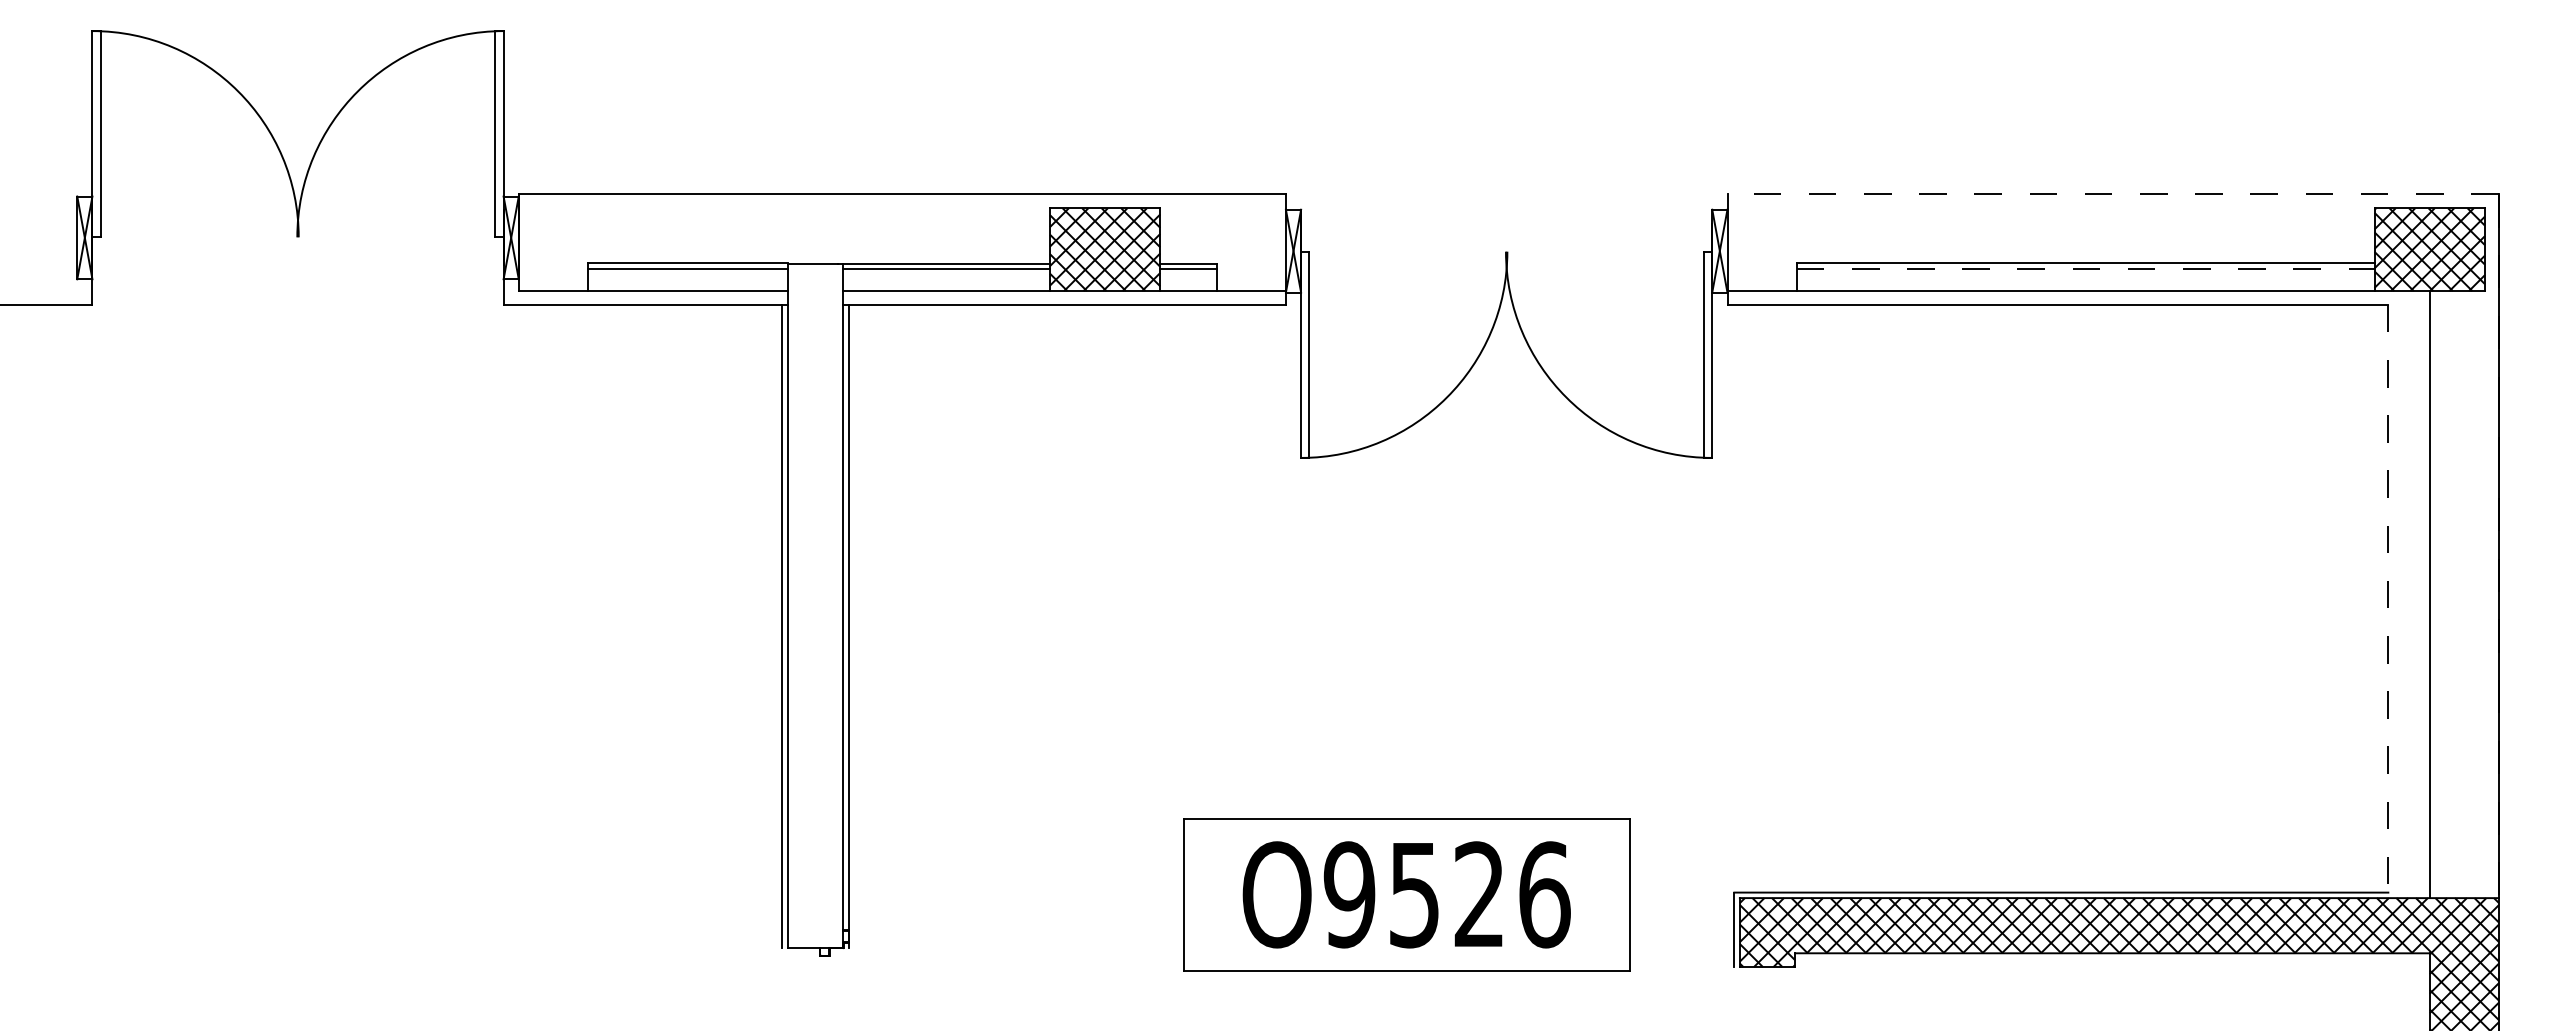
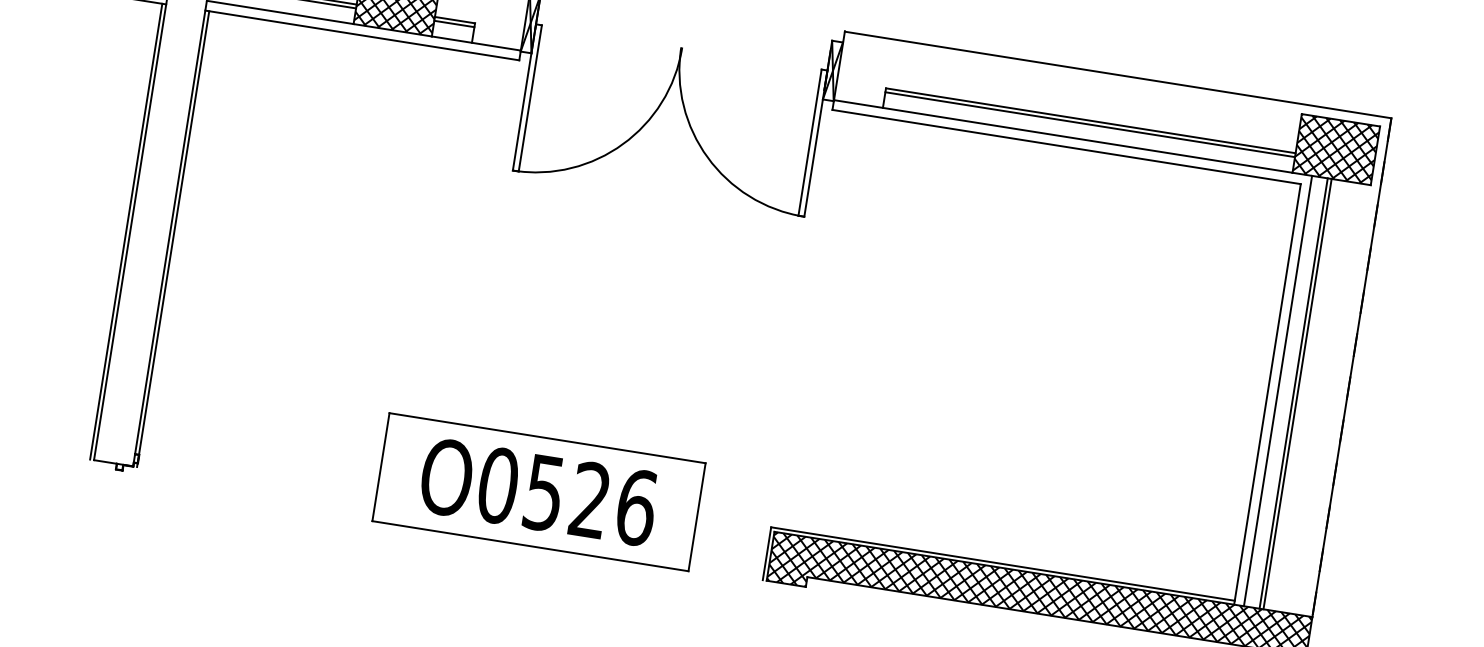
line: (2112, 194) -> (1117, 74), dashed -> solid
line: (2085, 268) -> (1090, 124), dashed -> solid
line: (2402, 594) -> (1278, 391), added
line: (2424, 594) -> (1293, 393), added
line: (2388, 601) -> (1267, 394), dashed -> solid
text: (1349, 894) -> (498, 485), O9526 -> O0526

